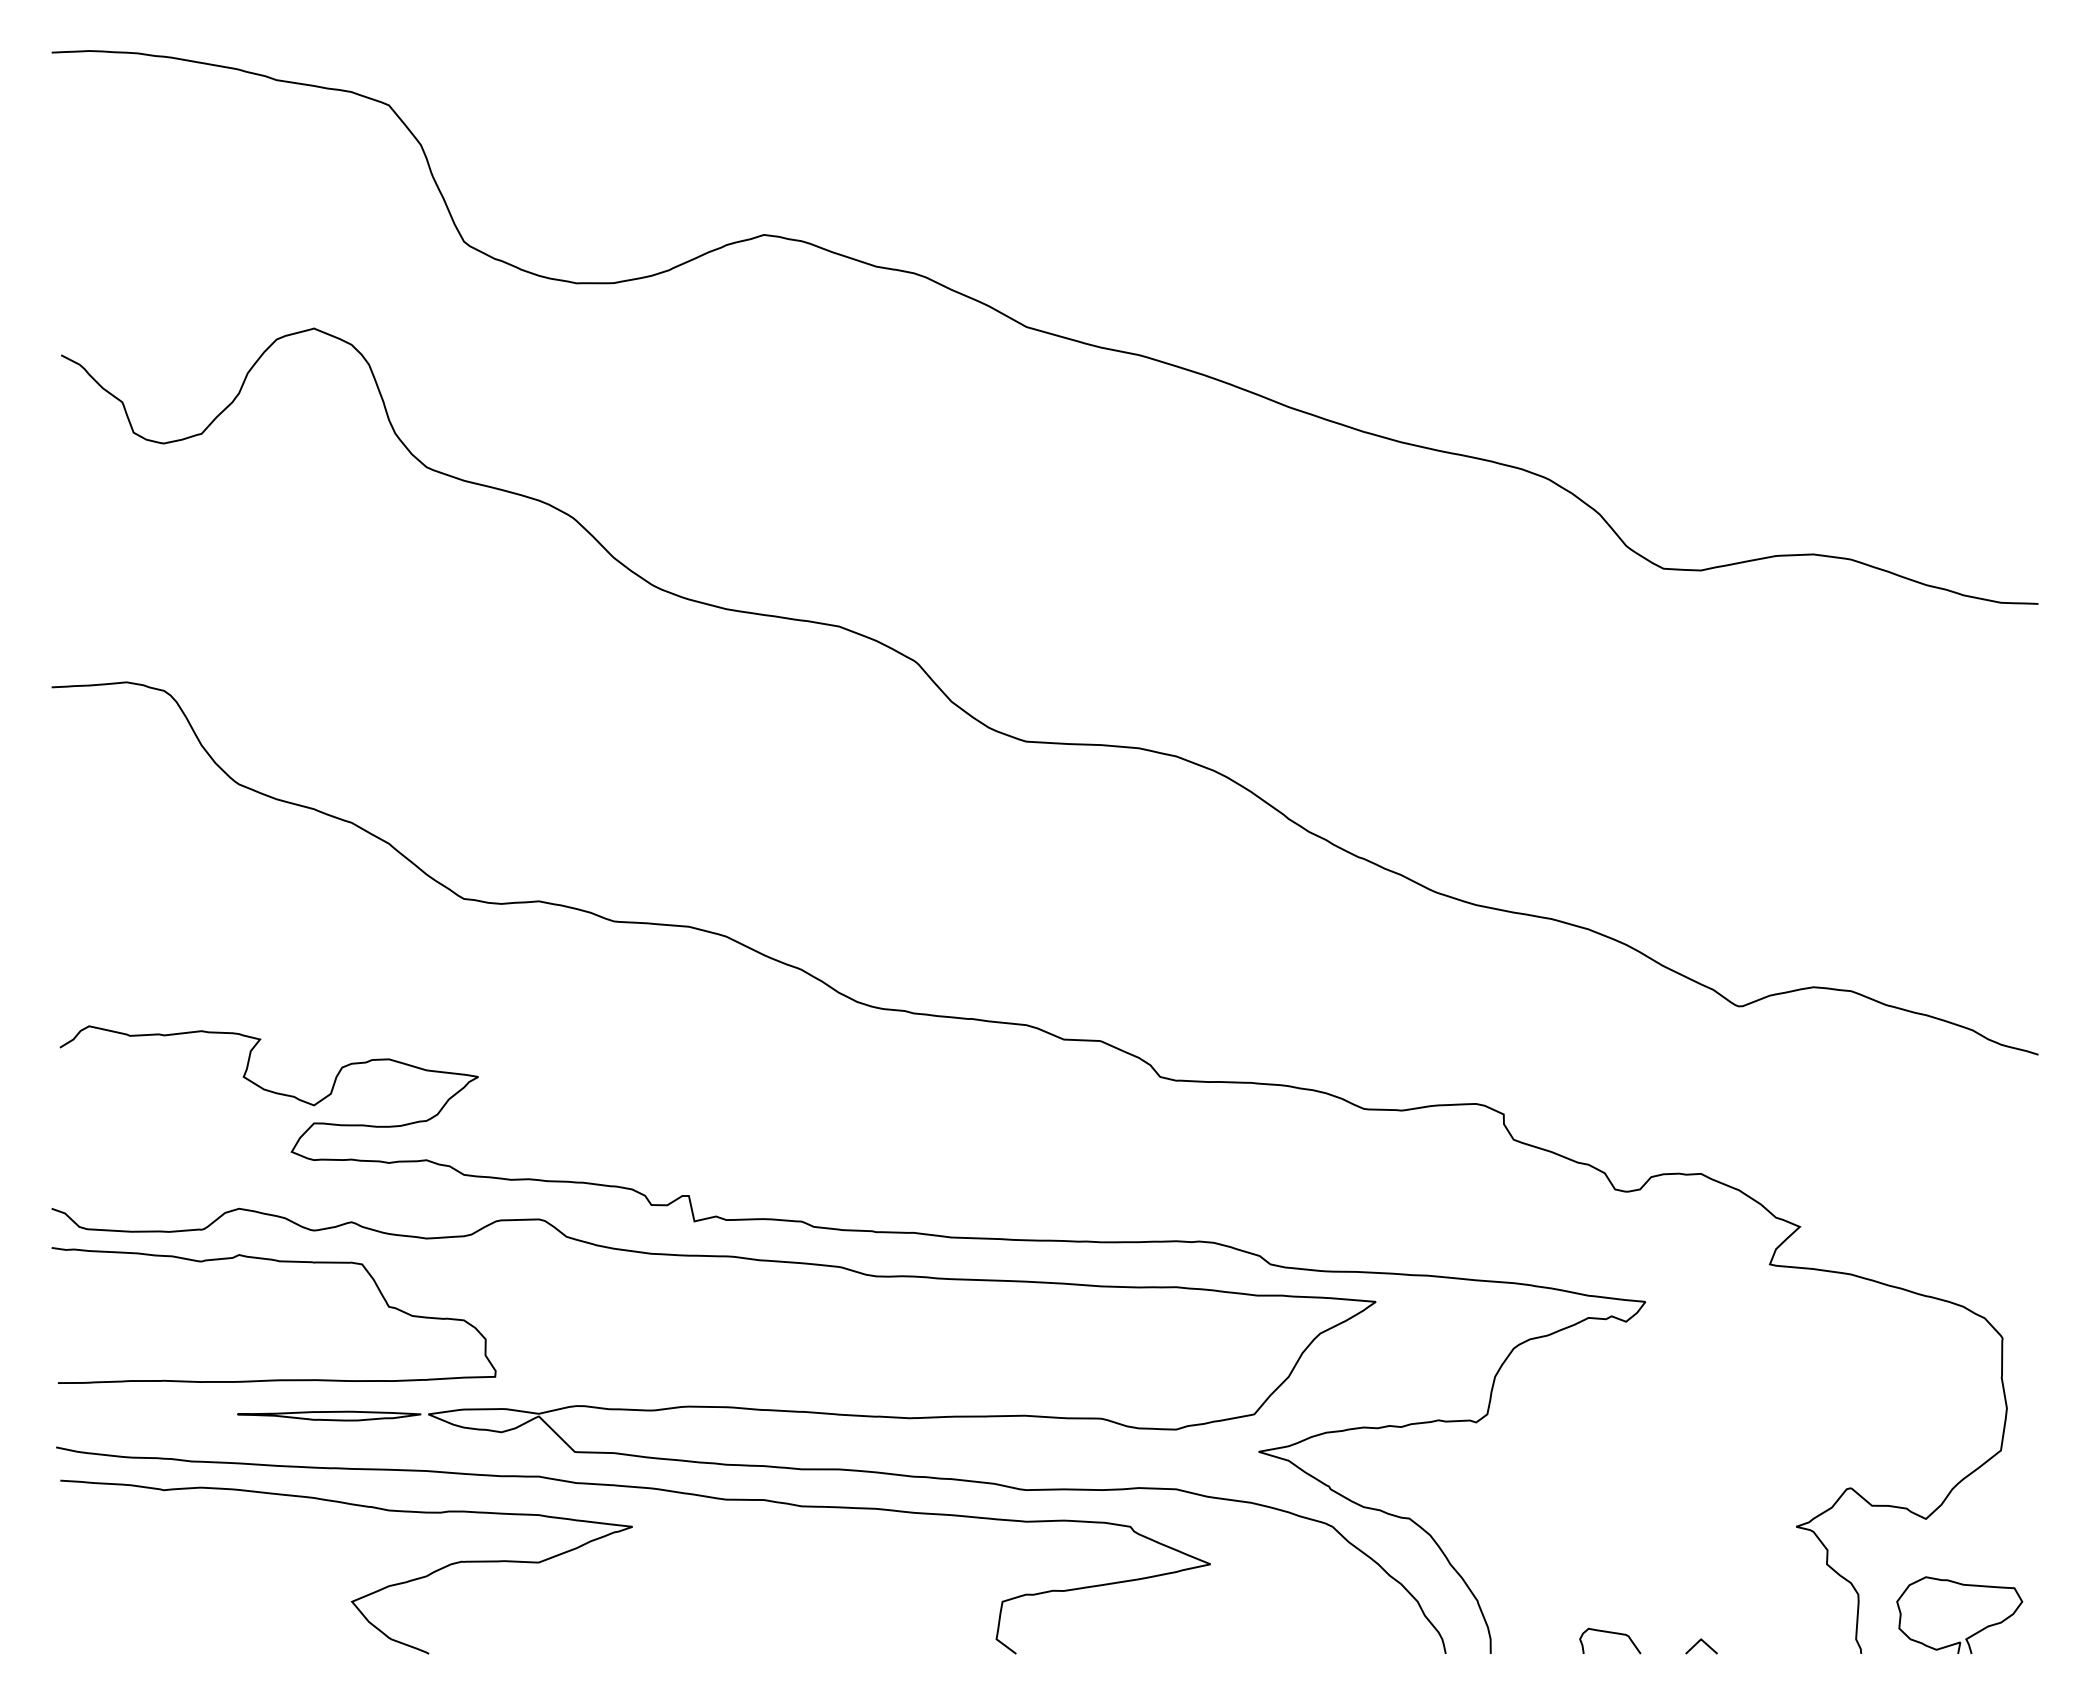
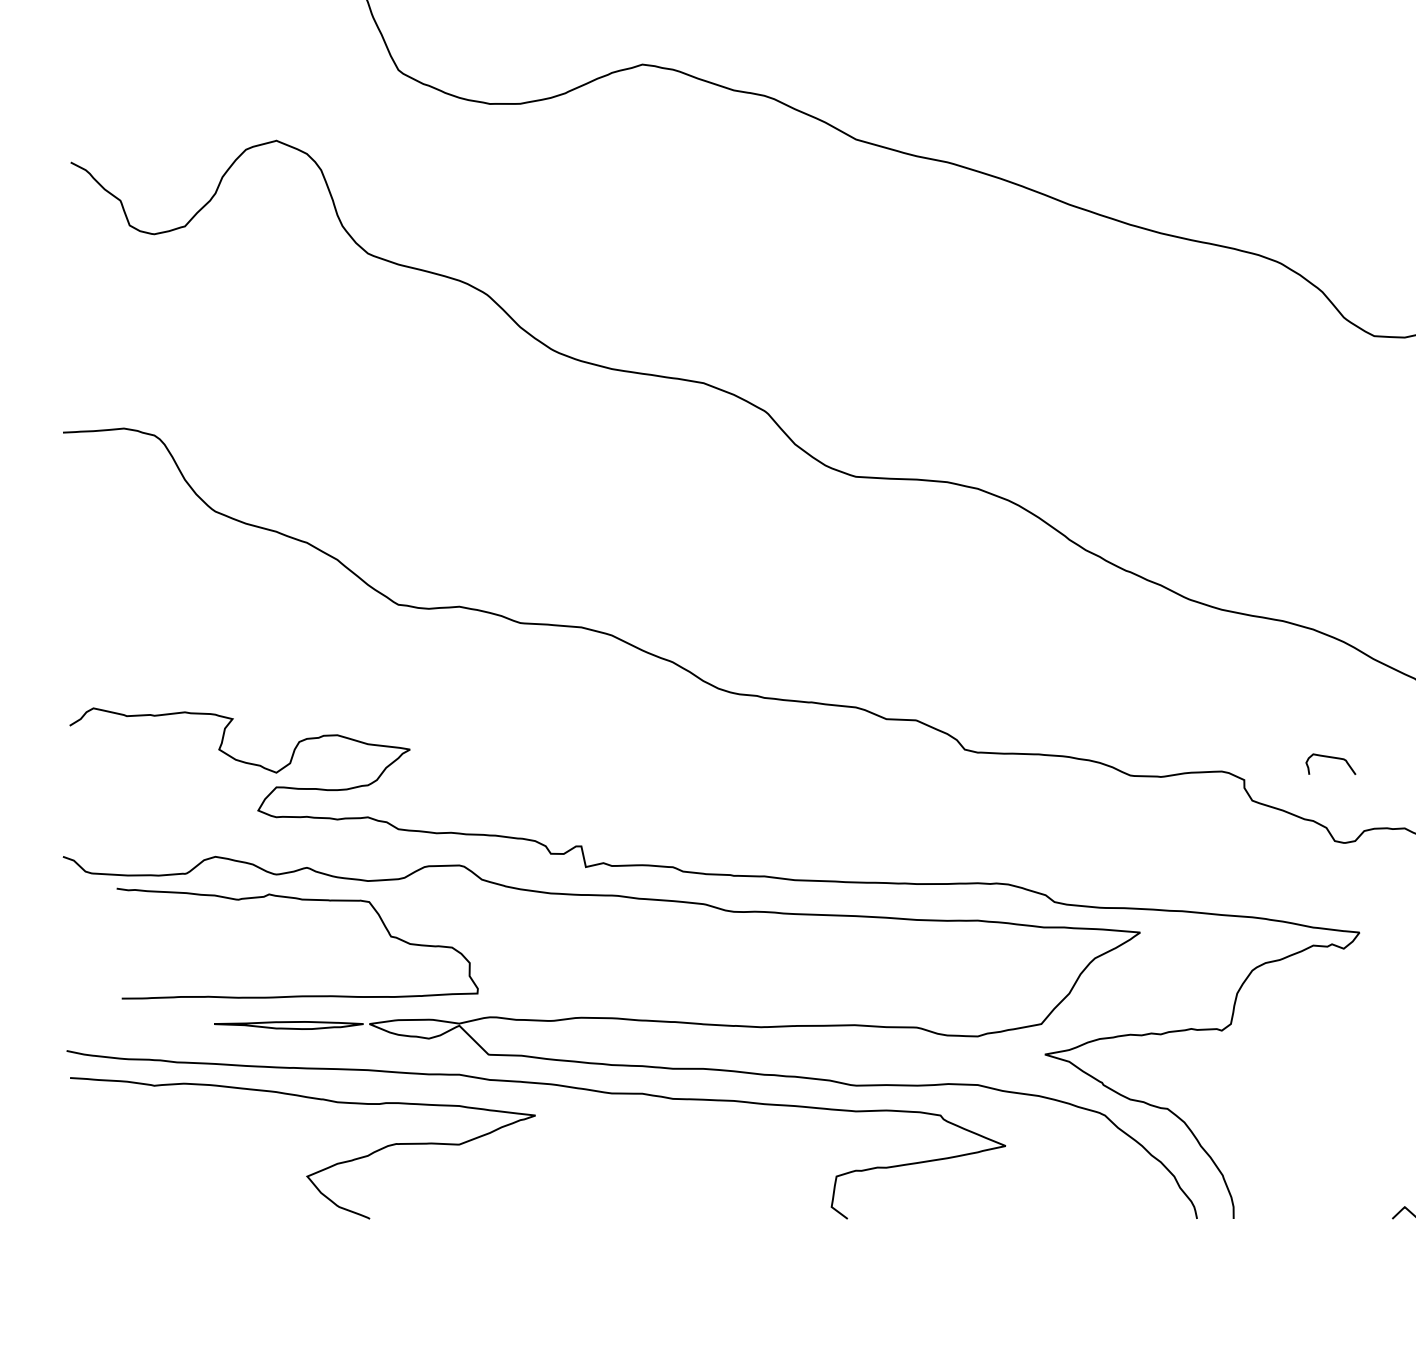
curve: (279, 1262) -> (302, 900), moved
curve: (1610, 1633) -> (1331, 758), moved

